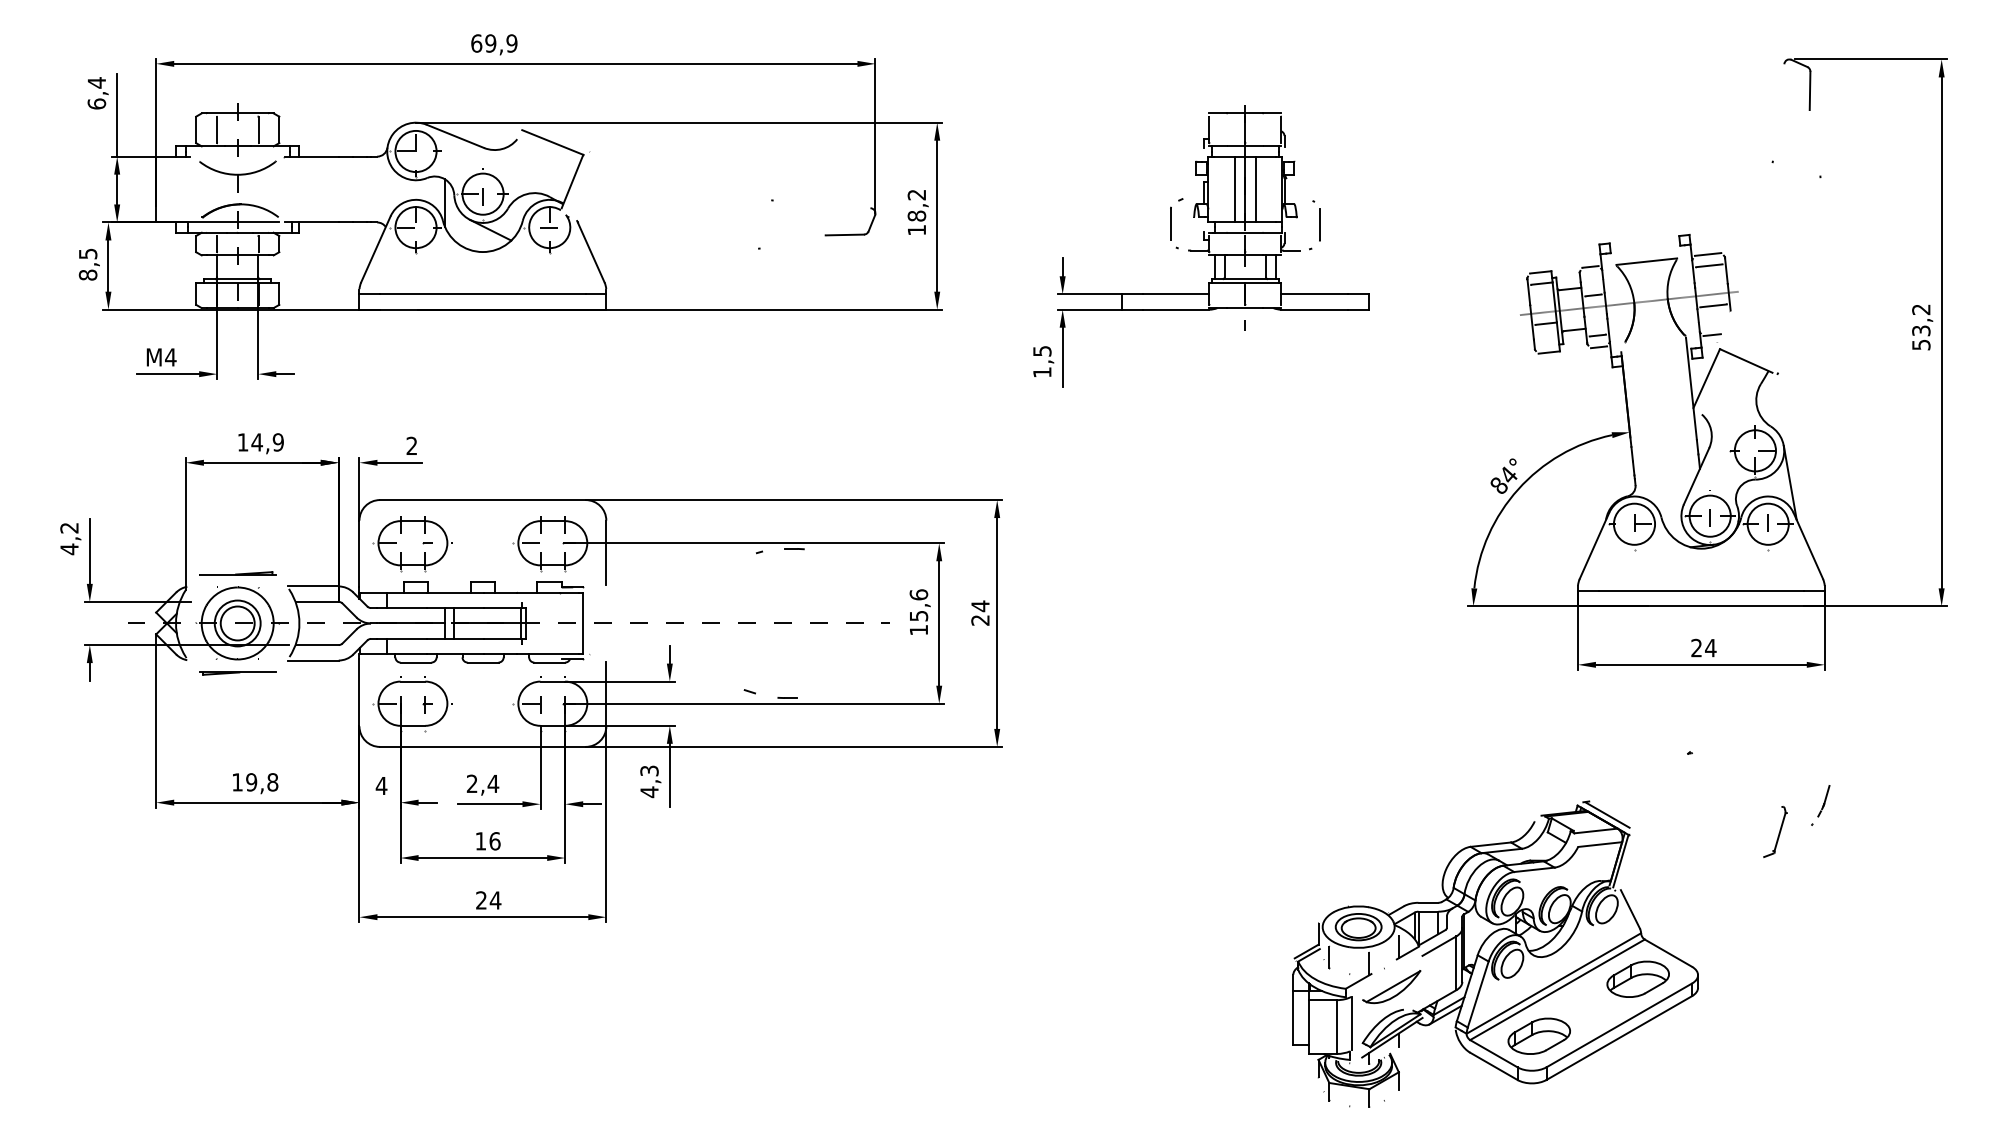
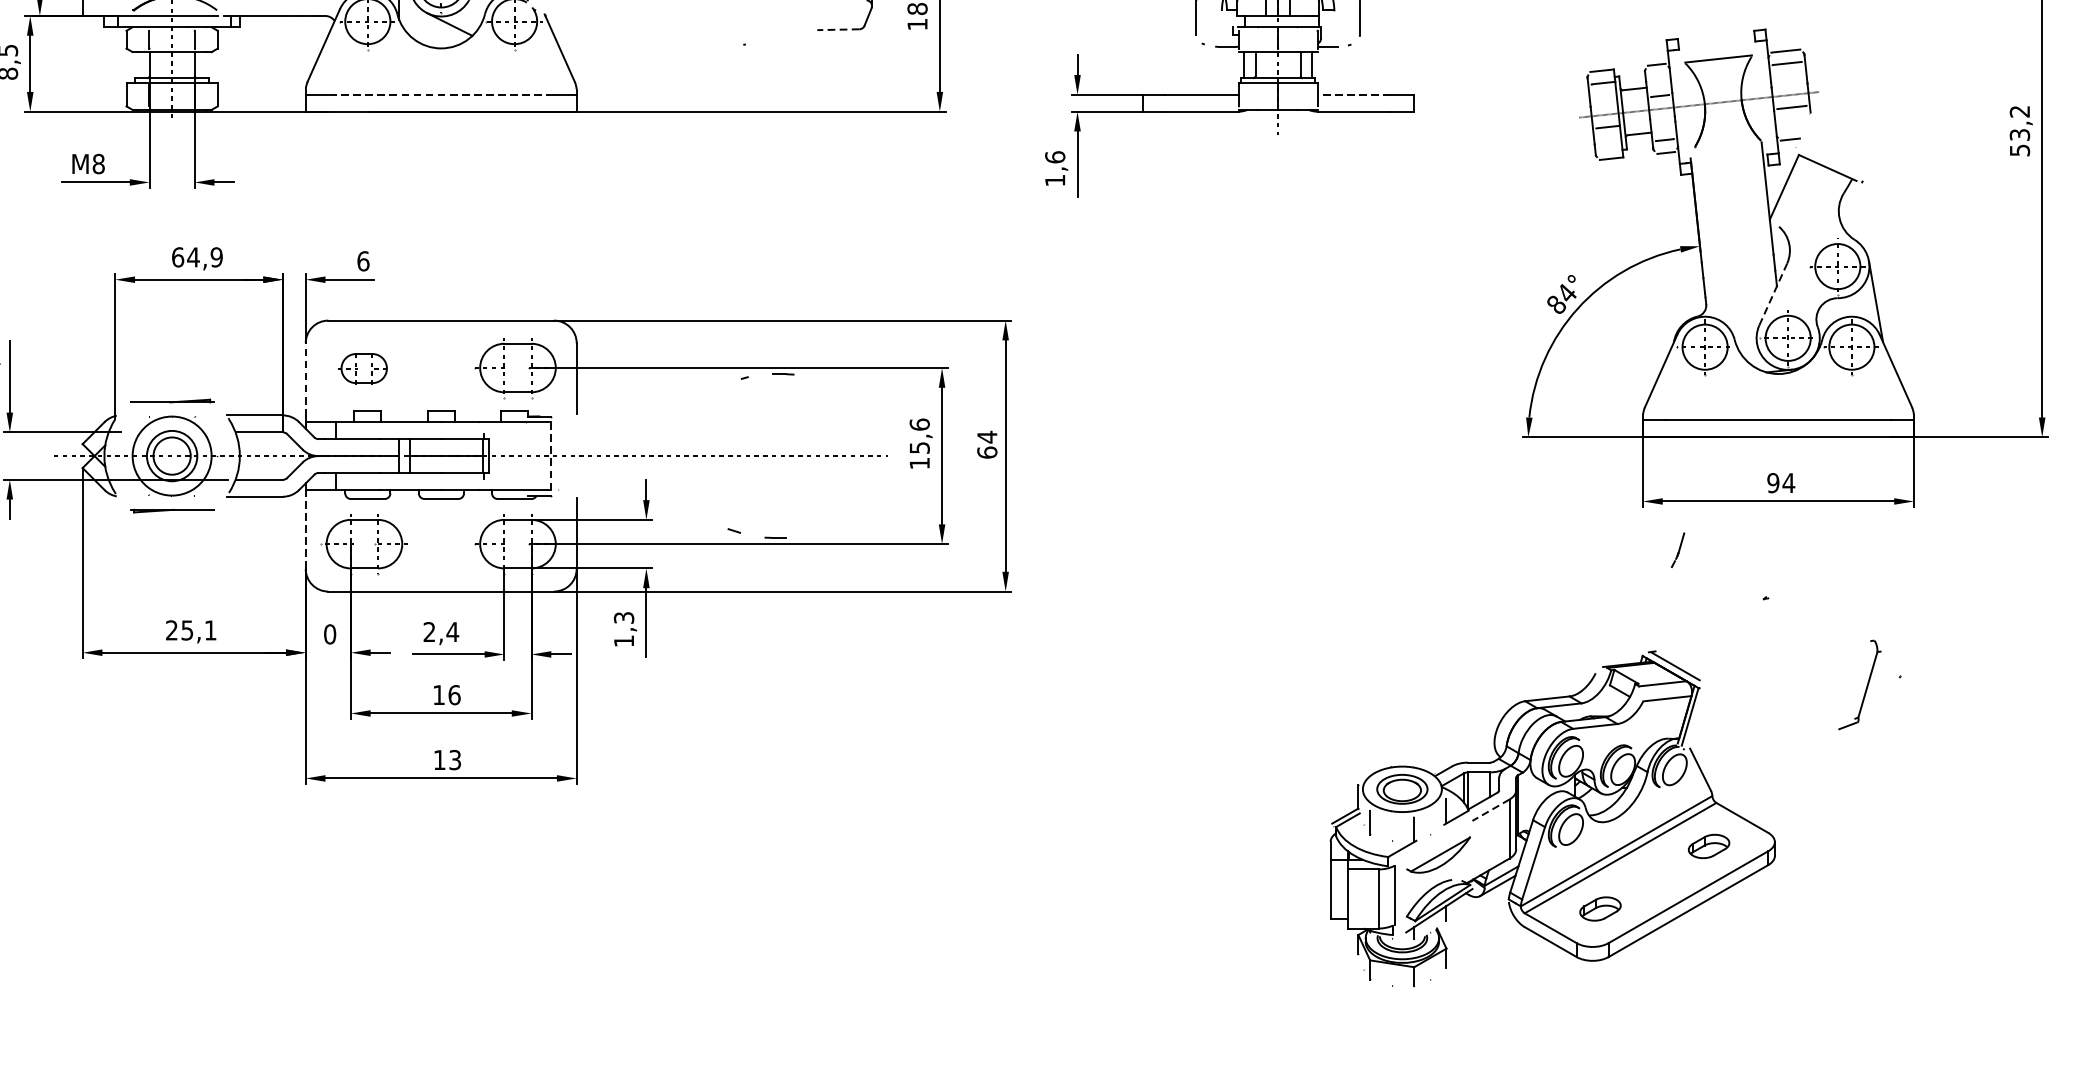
line: (844, 235) -> (838, 30), solid -> dashed
line: (482, 294) -> (440, 95), solid -> dashed
line: (1314, 294) -> (1353, 95), solid -> dashed
text: (1042, 350) -> (1055, 156), 1,5 -> 1,6
text: (170, 357) -> (98, 164), M4 -> M8
text: (242, 442) -> (177, 257), 14,9 -> 64,9
text: (411, 445) -> (362, 260), 2 -> 6
line: (1696, 476) -> (1773, 294), solid -> dashed
part: (412, 544) -> (363, 369), size x0.6
line: (359, 553) -> (305, 379), solid -> dashed
text: (980, 619) -> (987, 451), 24 -> 64
line: (583, 623) -> (551, 456), solid -> dashed
text: (1696, 648) -> (1773, 483), 24 -> 94
line: (359, 692) -> (305, 531), solid -> dashed
text: (255, 782) -> (191, 630), 19,8 -> 25,1
text: (381, 785) -> (329, 633), 4 -> 0
text: (649, 792) -> (624, 641), 4,3 -> 1,3
part: (1823, 801) -> (1677, 550), moved
part: (1775, 831) -> (1859, 684), size x1.6
text: (488, 900) -> (447, 760), 24 -> 13
line: (1439, 946) -> (1491, 810), solid -> dashed
part: (1637, 978) -> (1708, 845), size x0.6
part: (1538, 1035) -> (1599, 908), size x0.6

